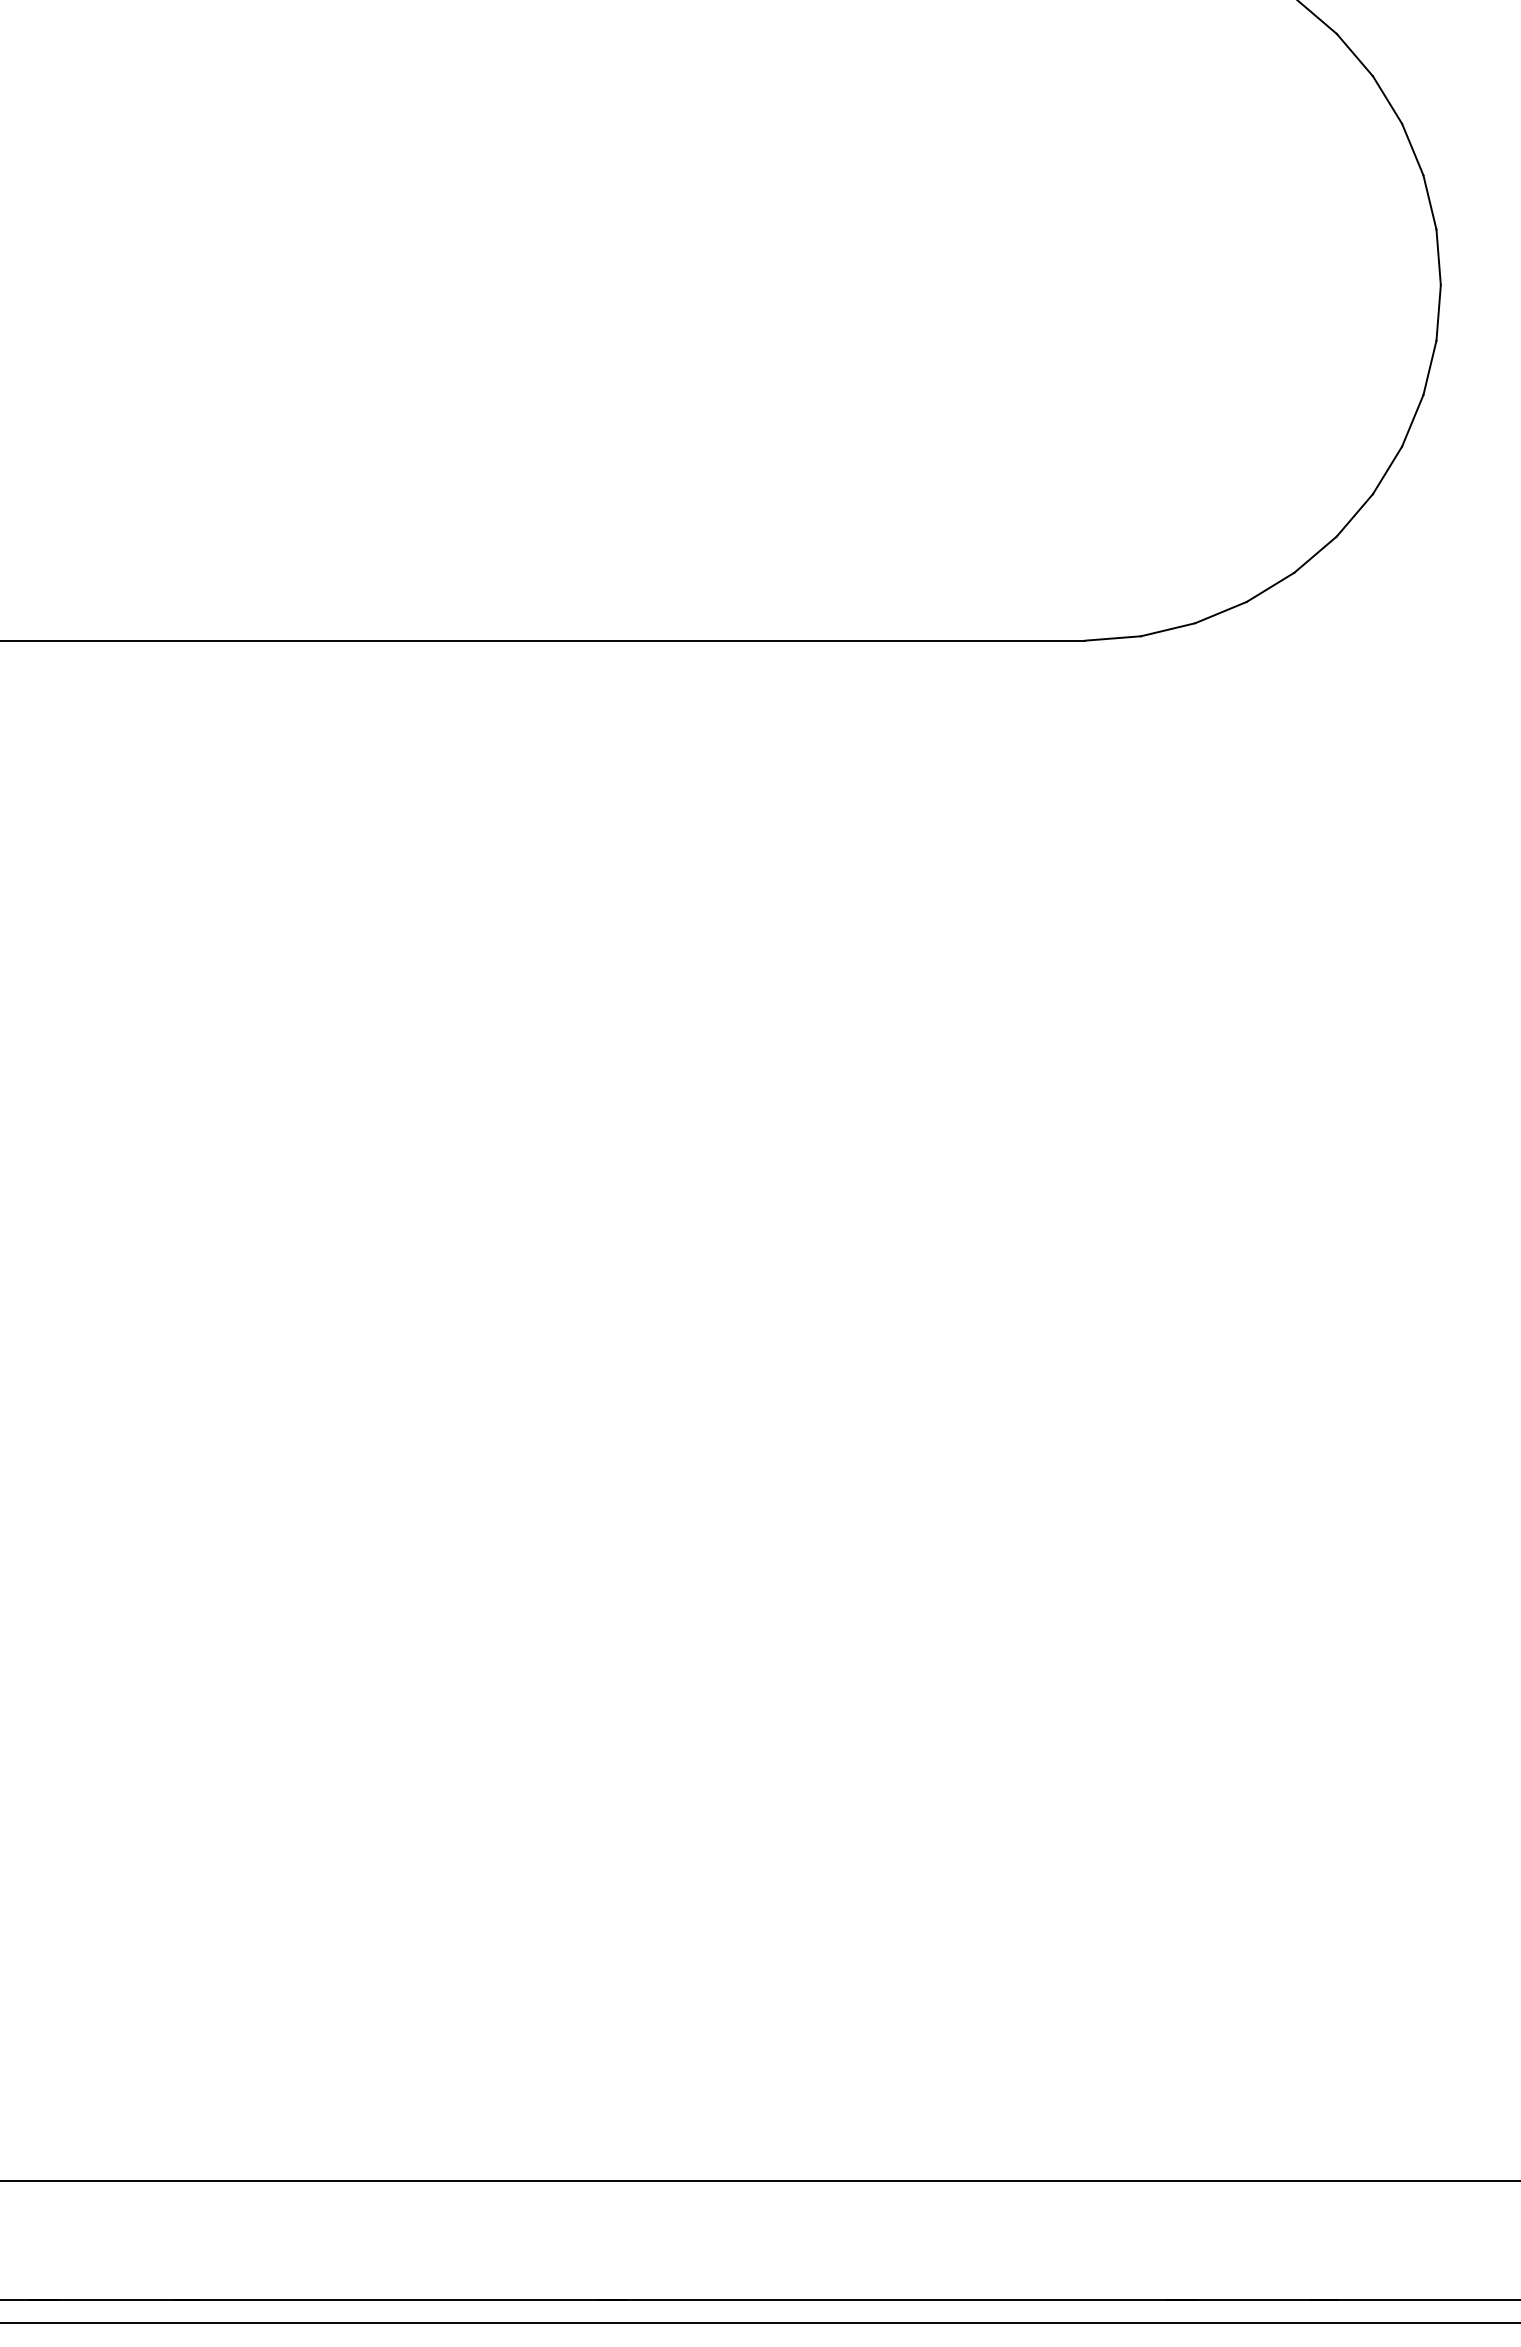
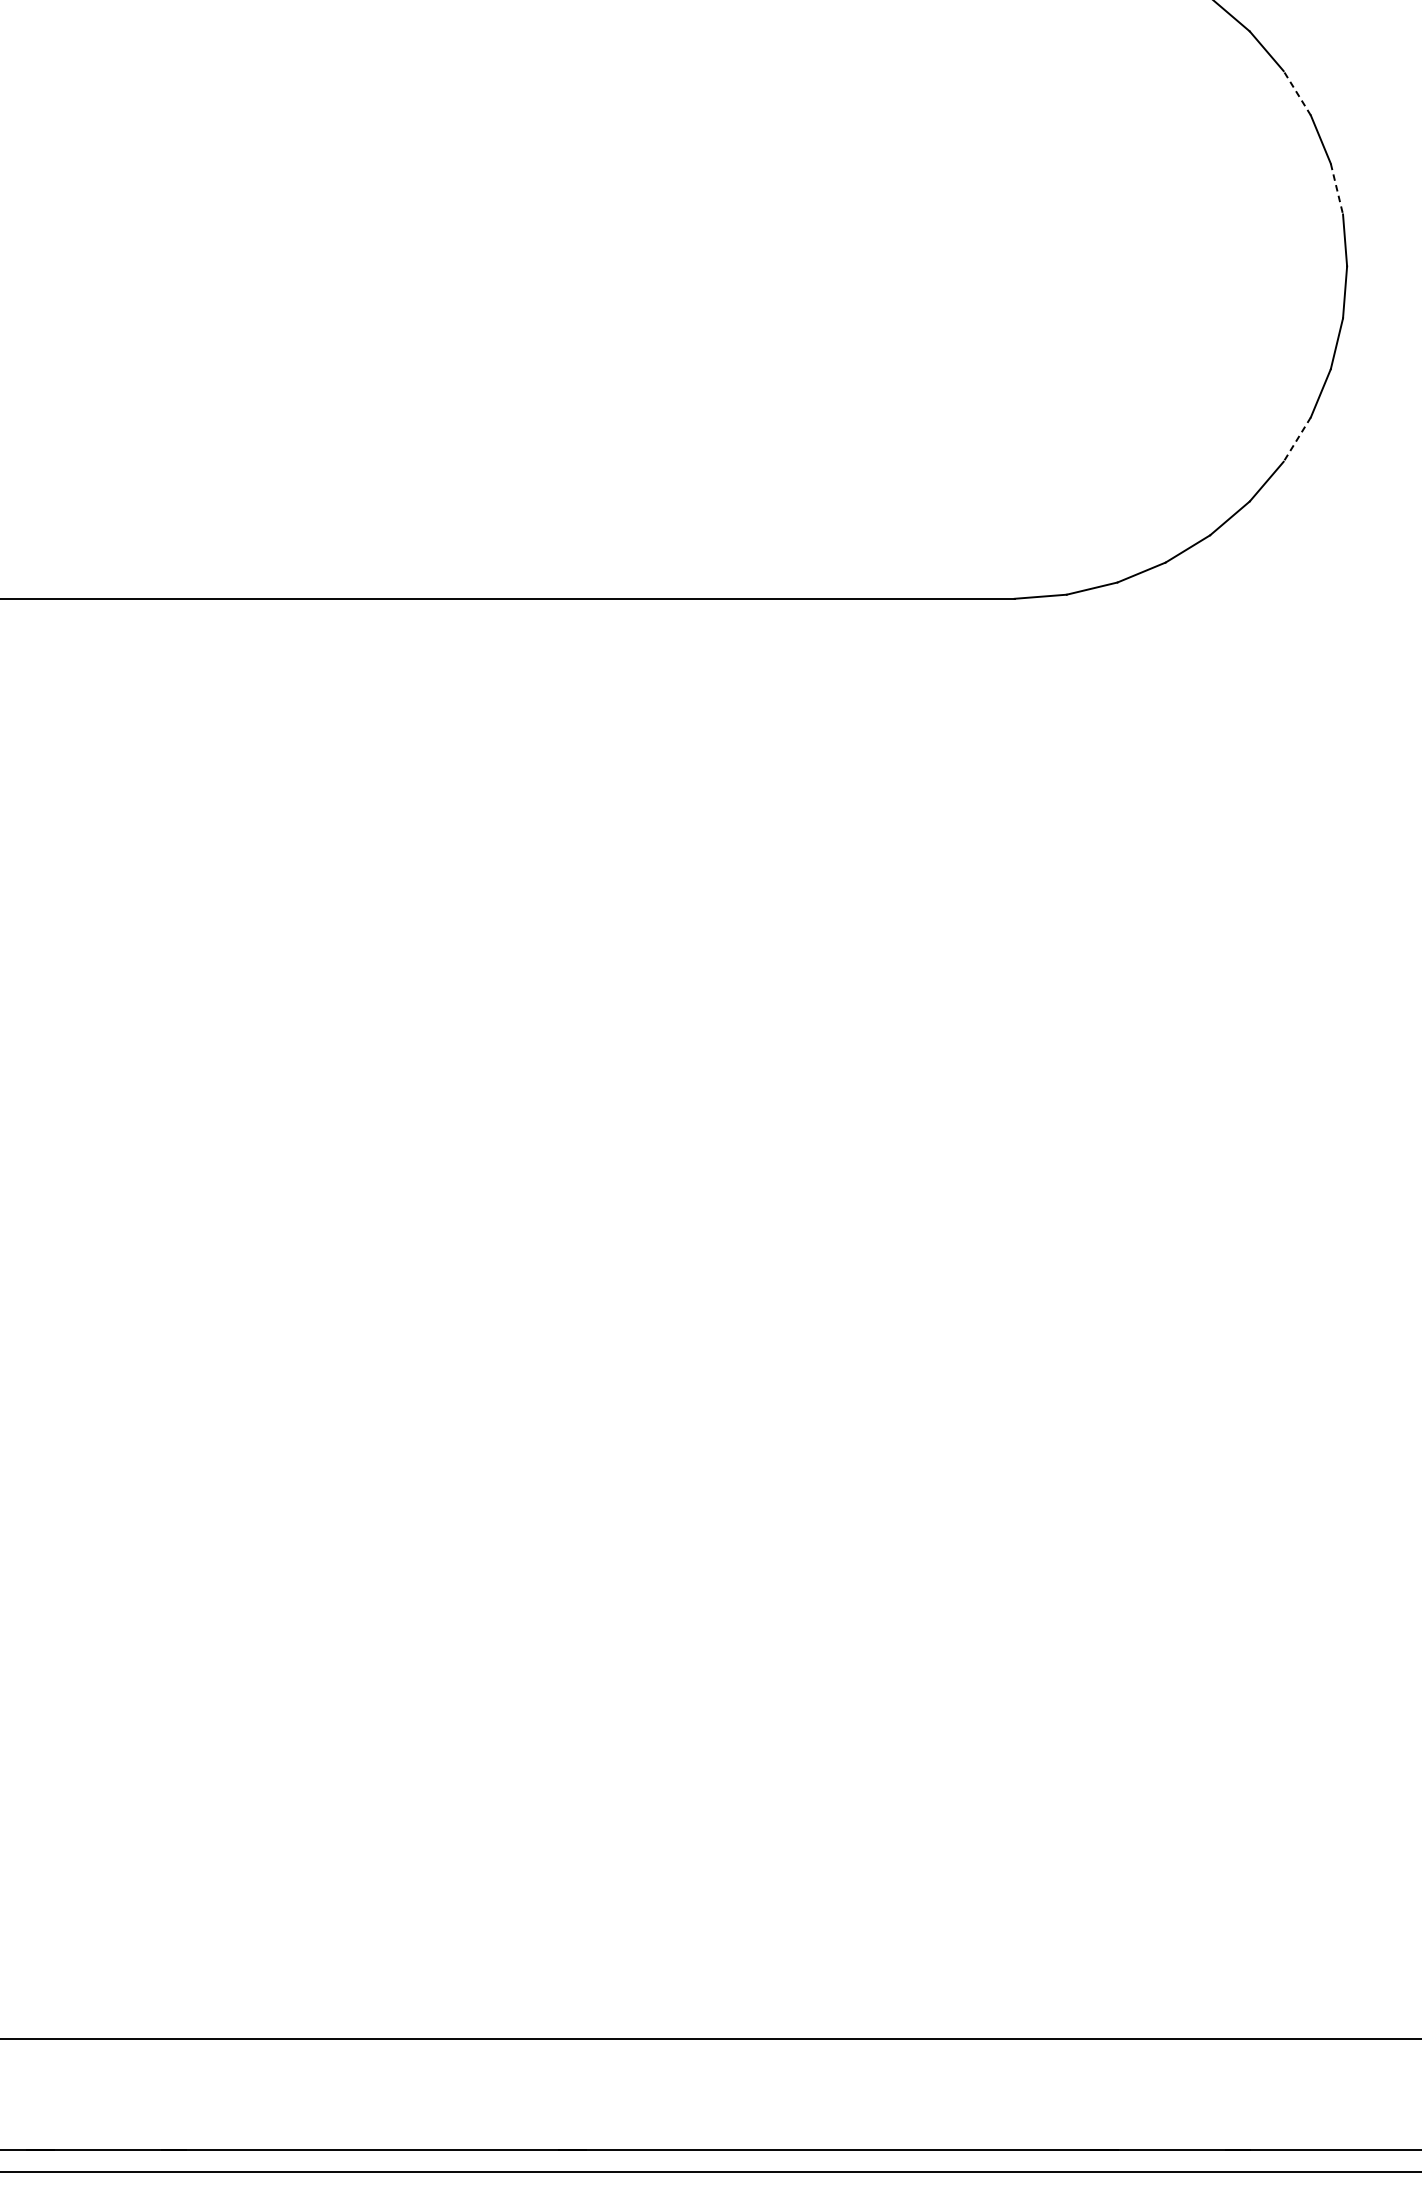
line: (1387, 100) -> (1297, 93), solid -> dashed
line: (1429, 202) -> (1336, 189), solid -> dashed
line: (1387, 470) -> (1297, 439), solid -> dashed

